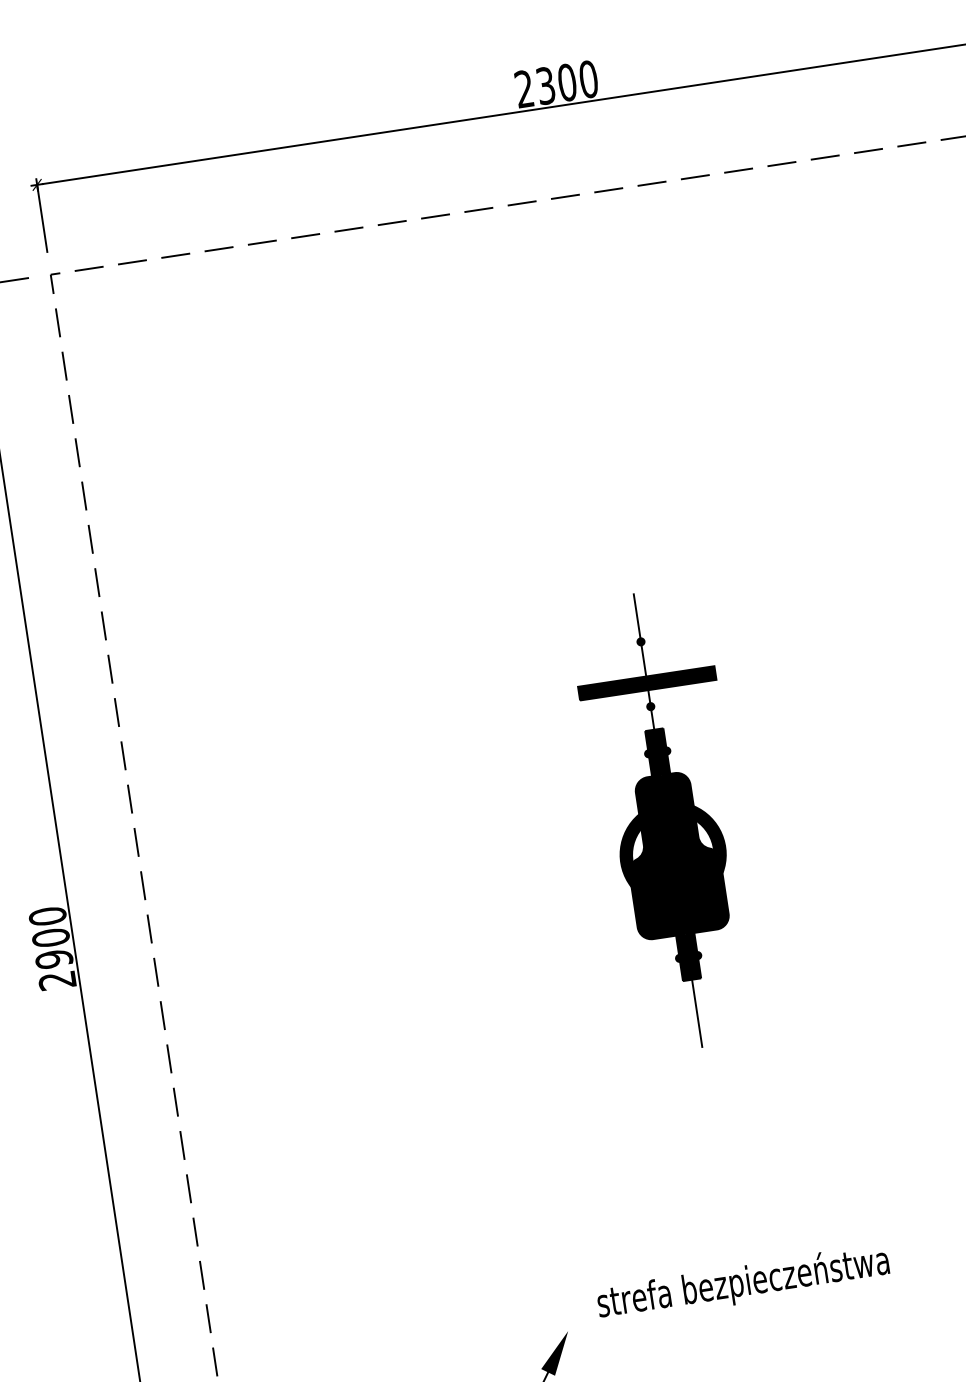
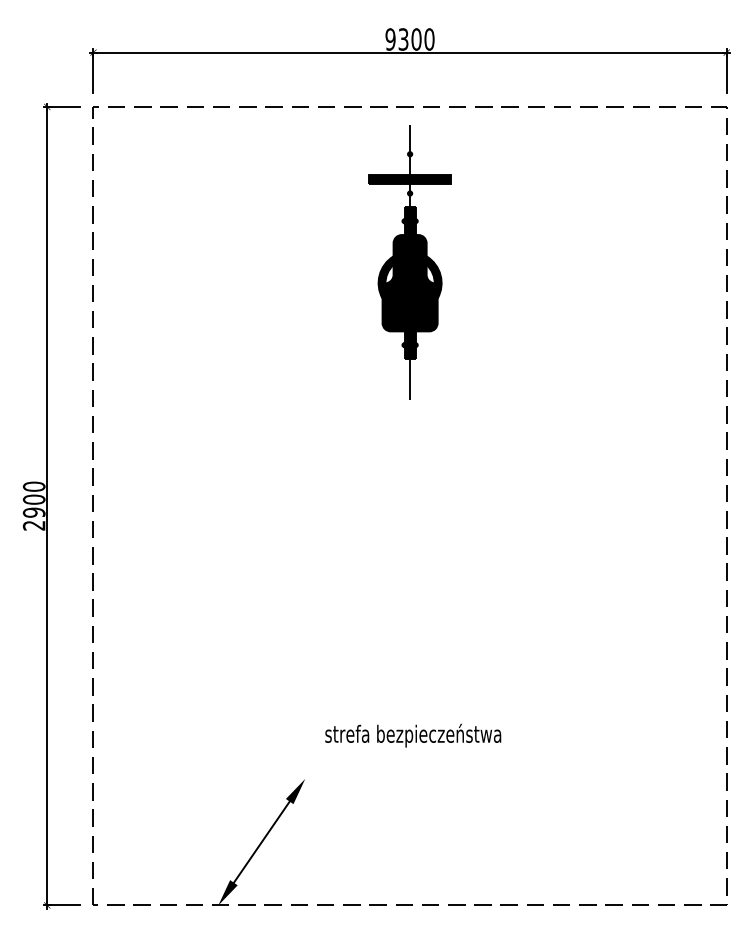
text: (524, 89) -> (390, 39), 2300 -> 9300
part: (667, 820) -> (409, 262), moved
text: (743, 1283) -> (413, 735), moved

